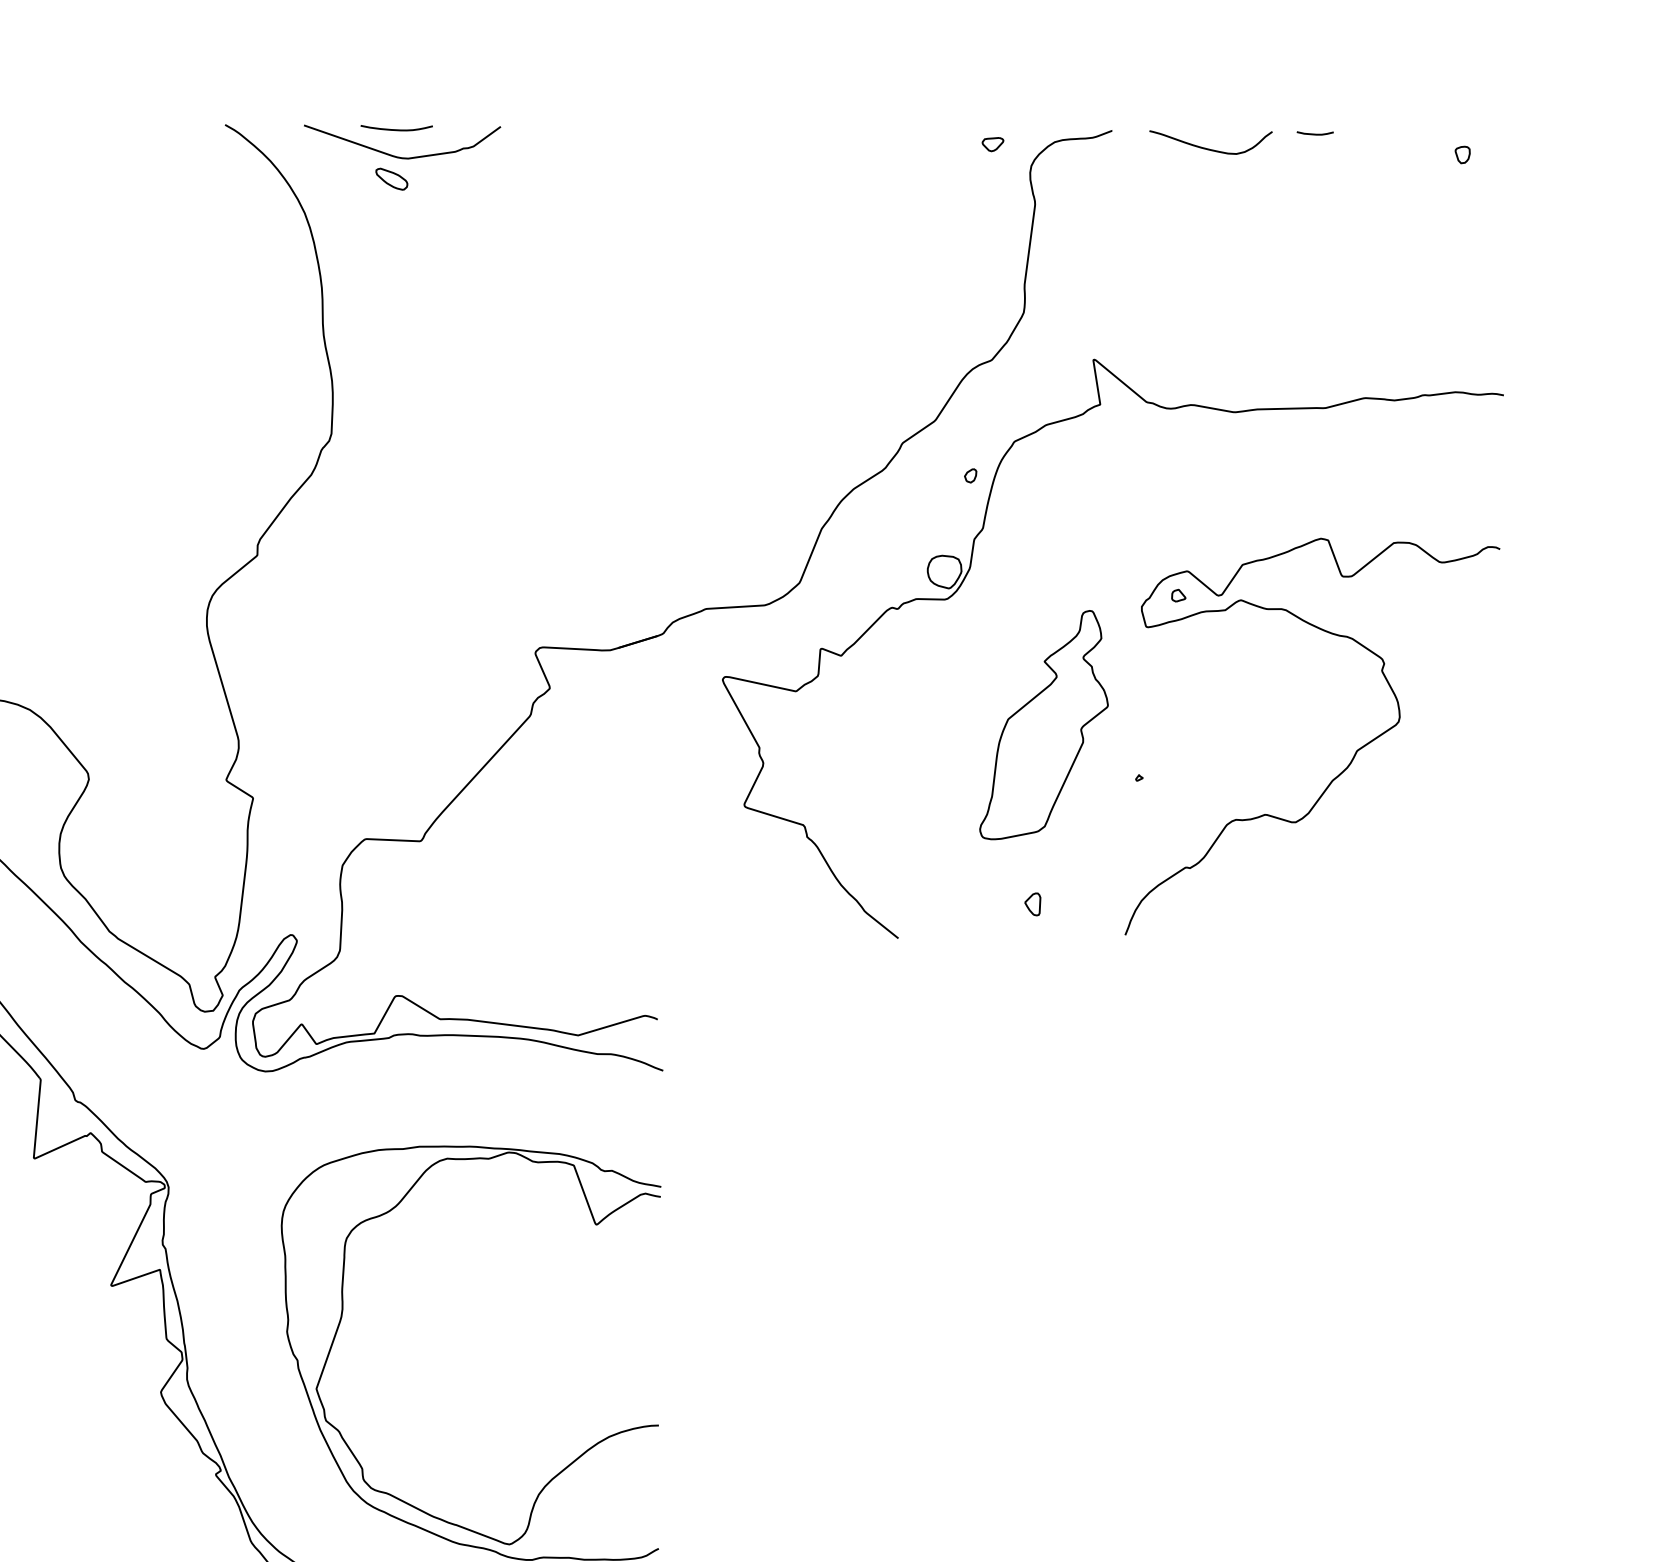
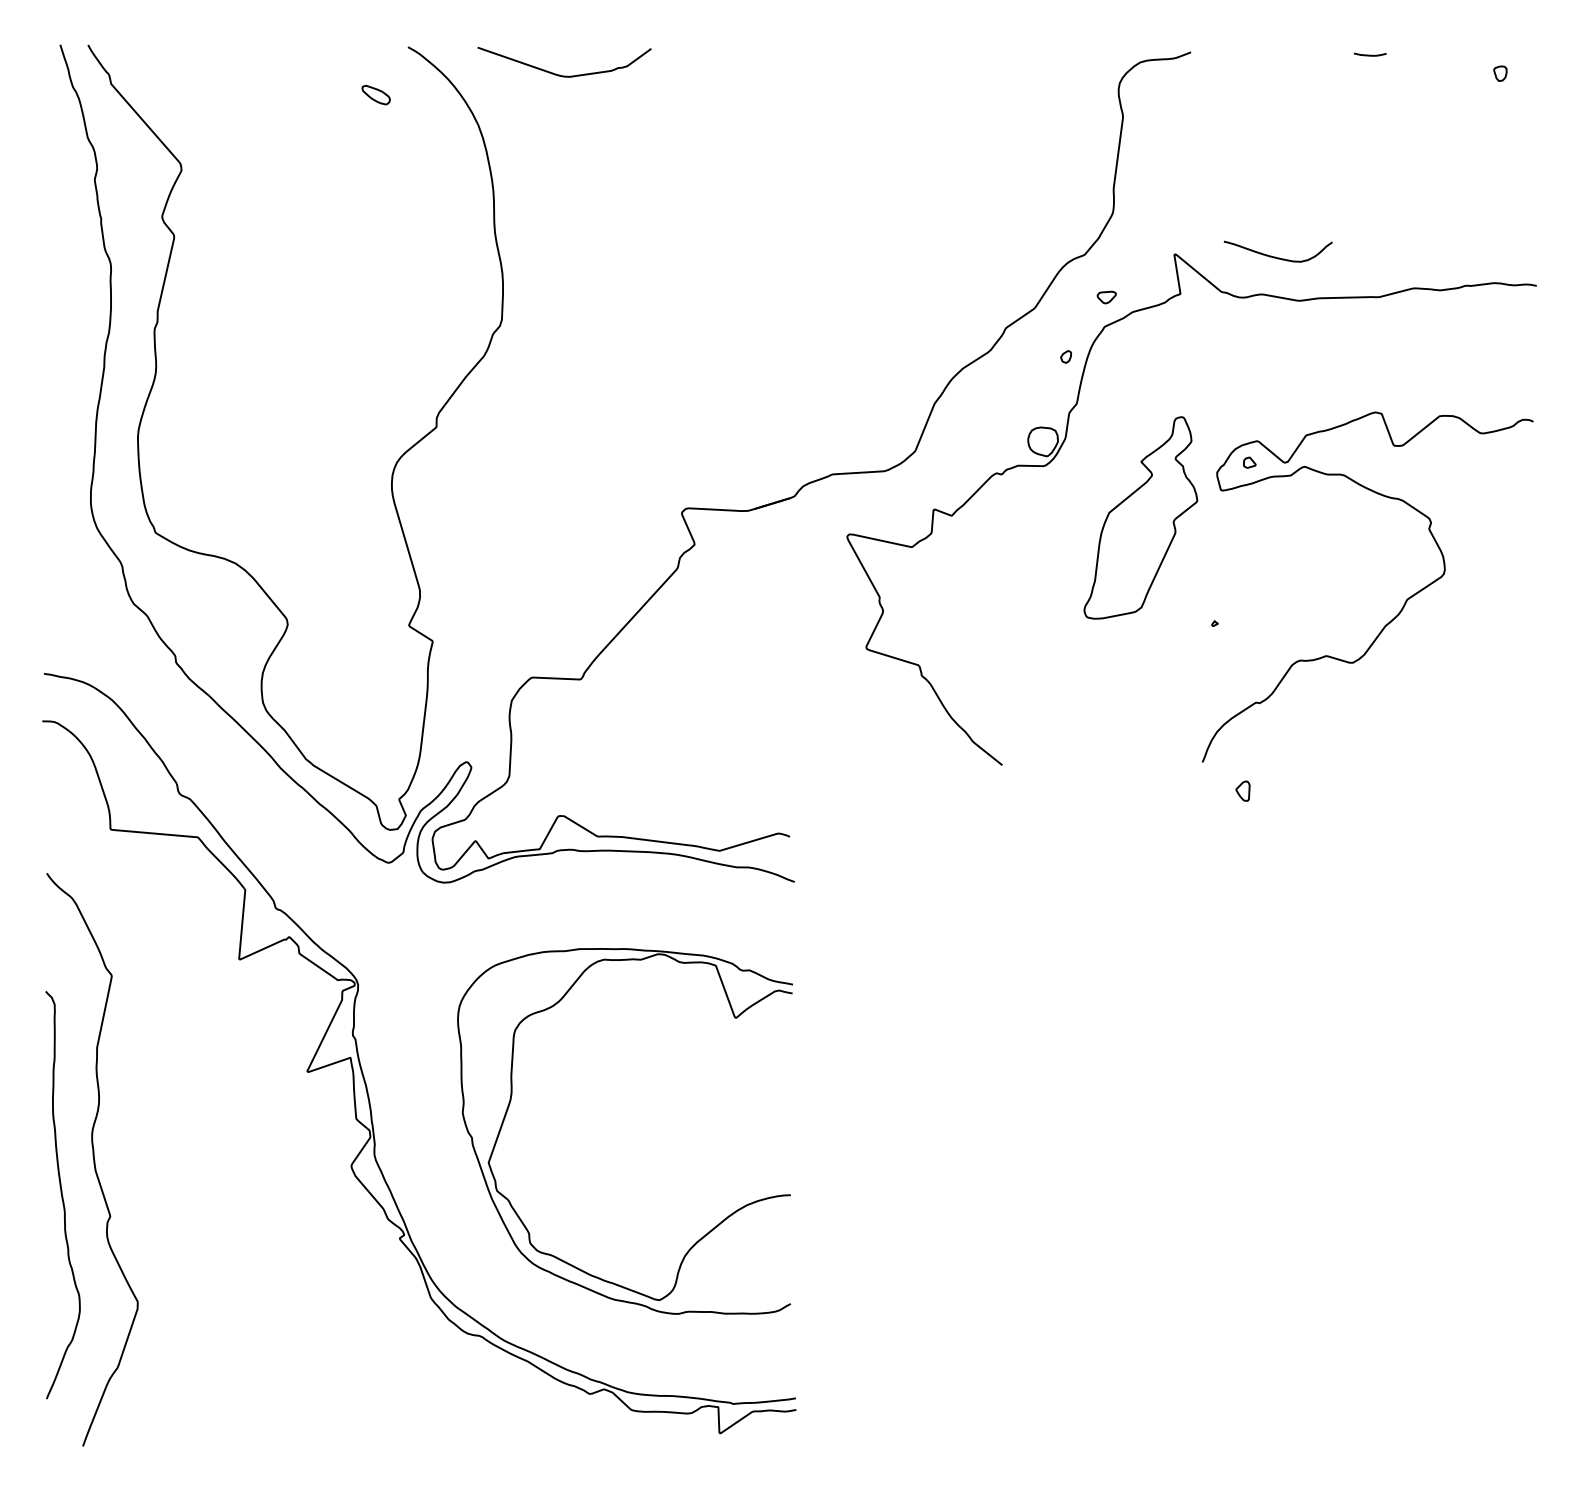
curve: (395, 128) -> (558, 50), removed
part: (992, 144) -> (1106, 297), moved
curve: (1207, 147) -> (1275, 256), moved
part: (391, 178) -> (375, 94), moved
part: (1043, 724) -> (1140, 517), moved
part: (1032, 903) -> (1242, 790), moved

